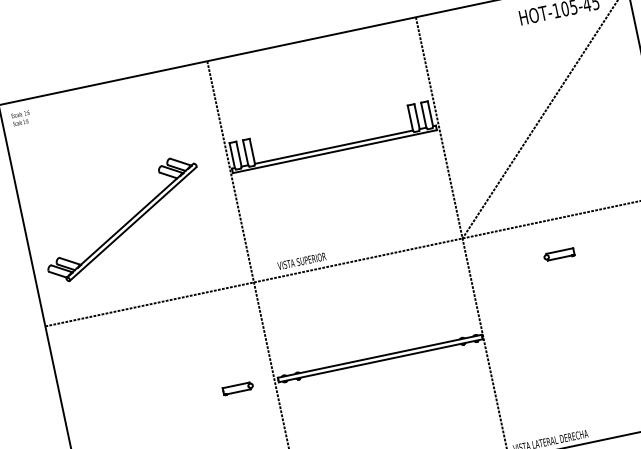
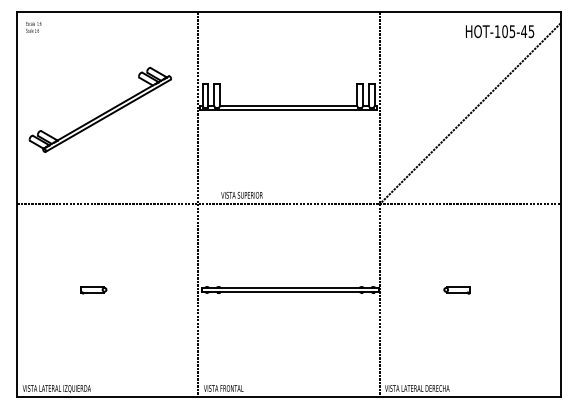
part: (121, 218) -> (99, 109), moved
part: (558, 255) -> (456, 290), moved
part: (238, 389) -> (93, 290), moved

